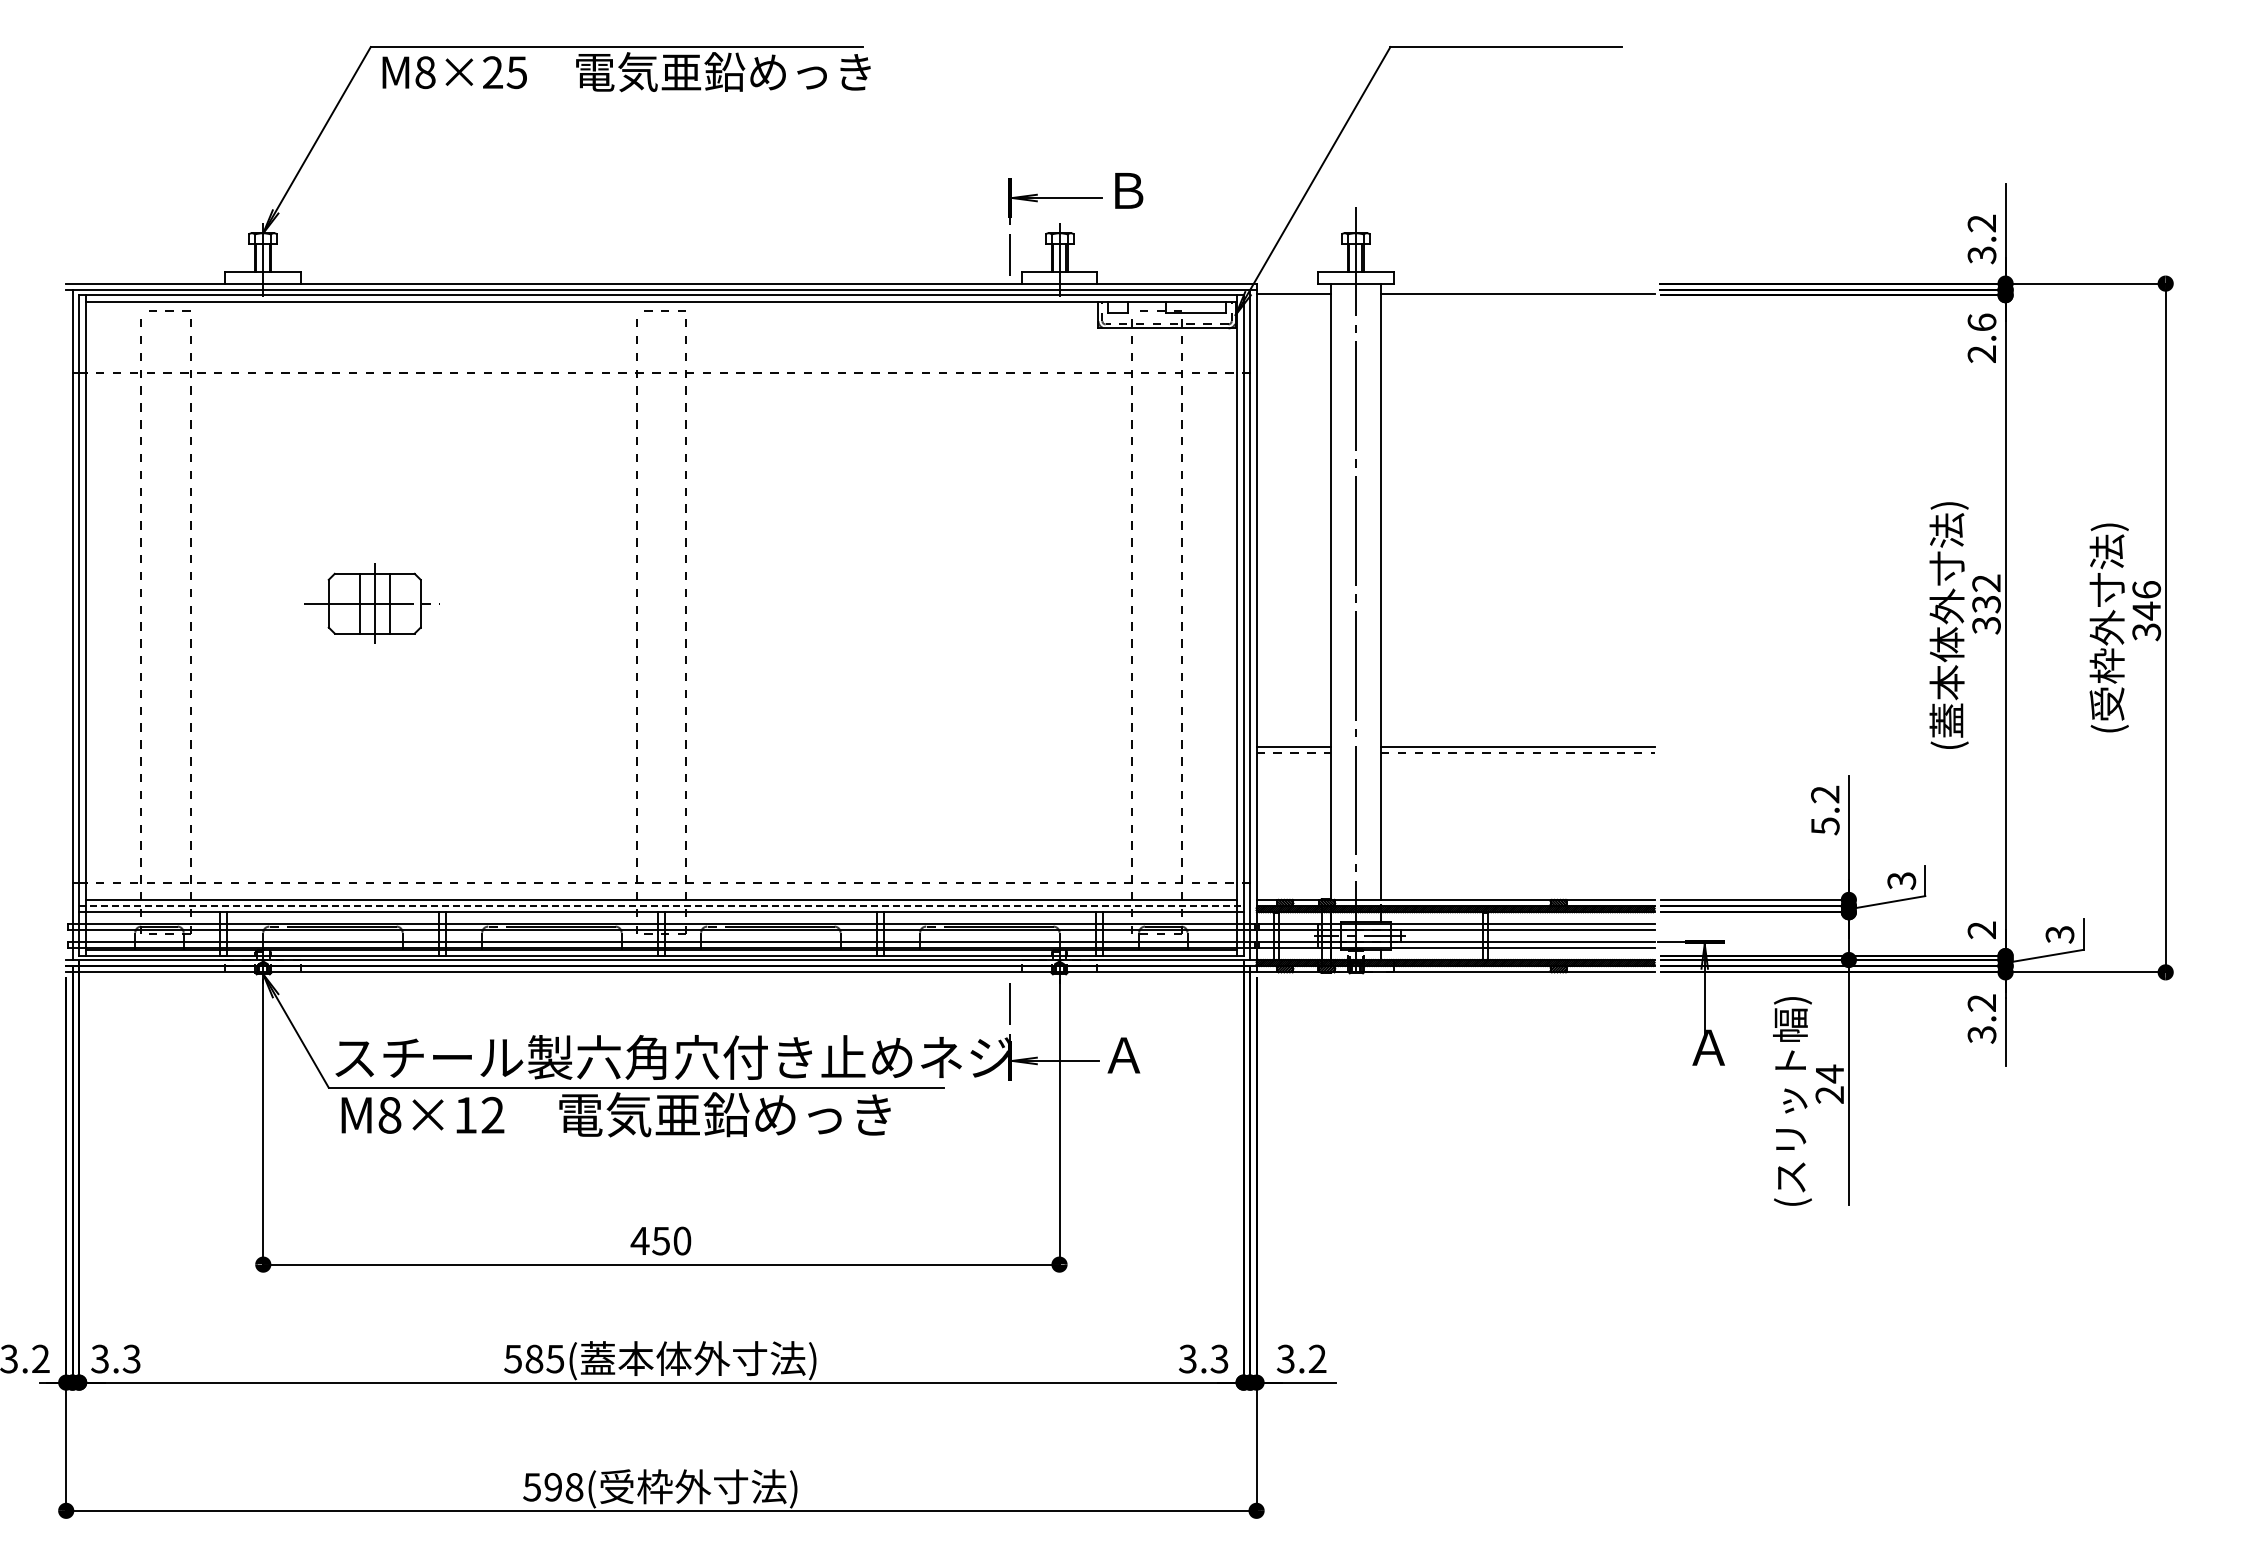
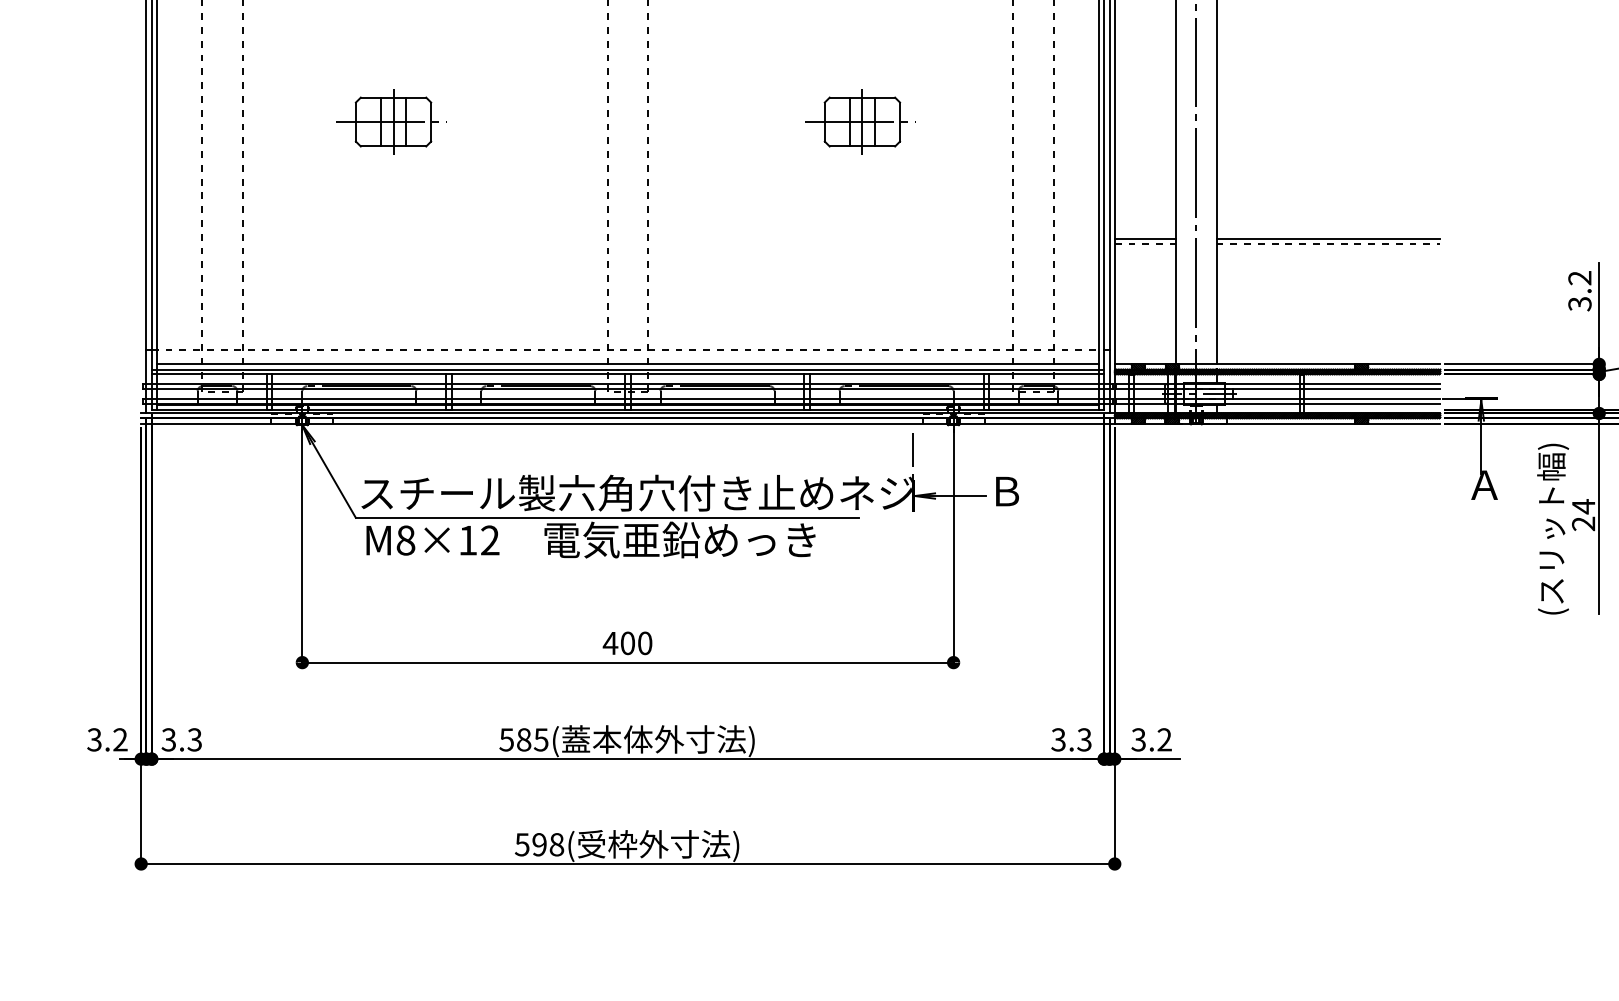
part: (944, 603) -> (859, 121), added
text: (1825, 826) -> (1580, 304), 5.2 -> 3.2
line: (661, 906) -> (628, 369), dashed -> solid
text: (1123, 1055) -> (1005, 491), Ａ -> Ｂ
text: (660, 1240) -> (627, 642), 450 -> 400

